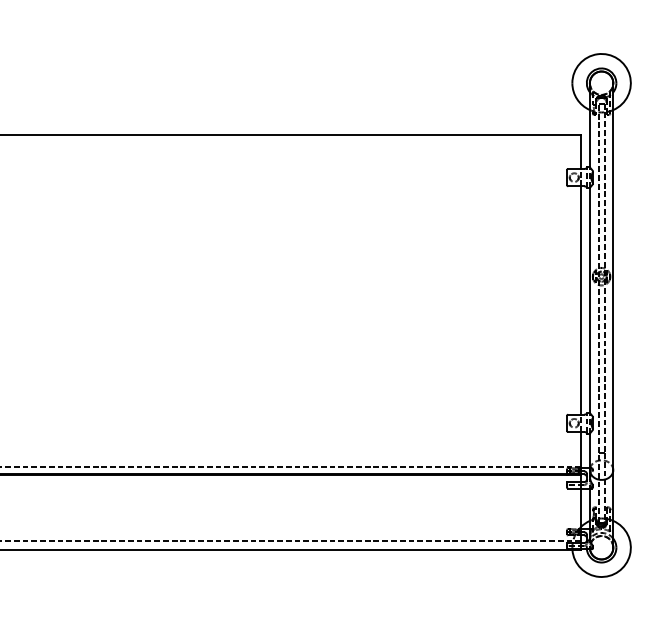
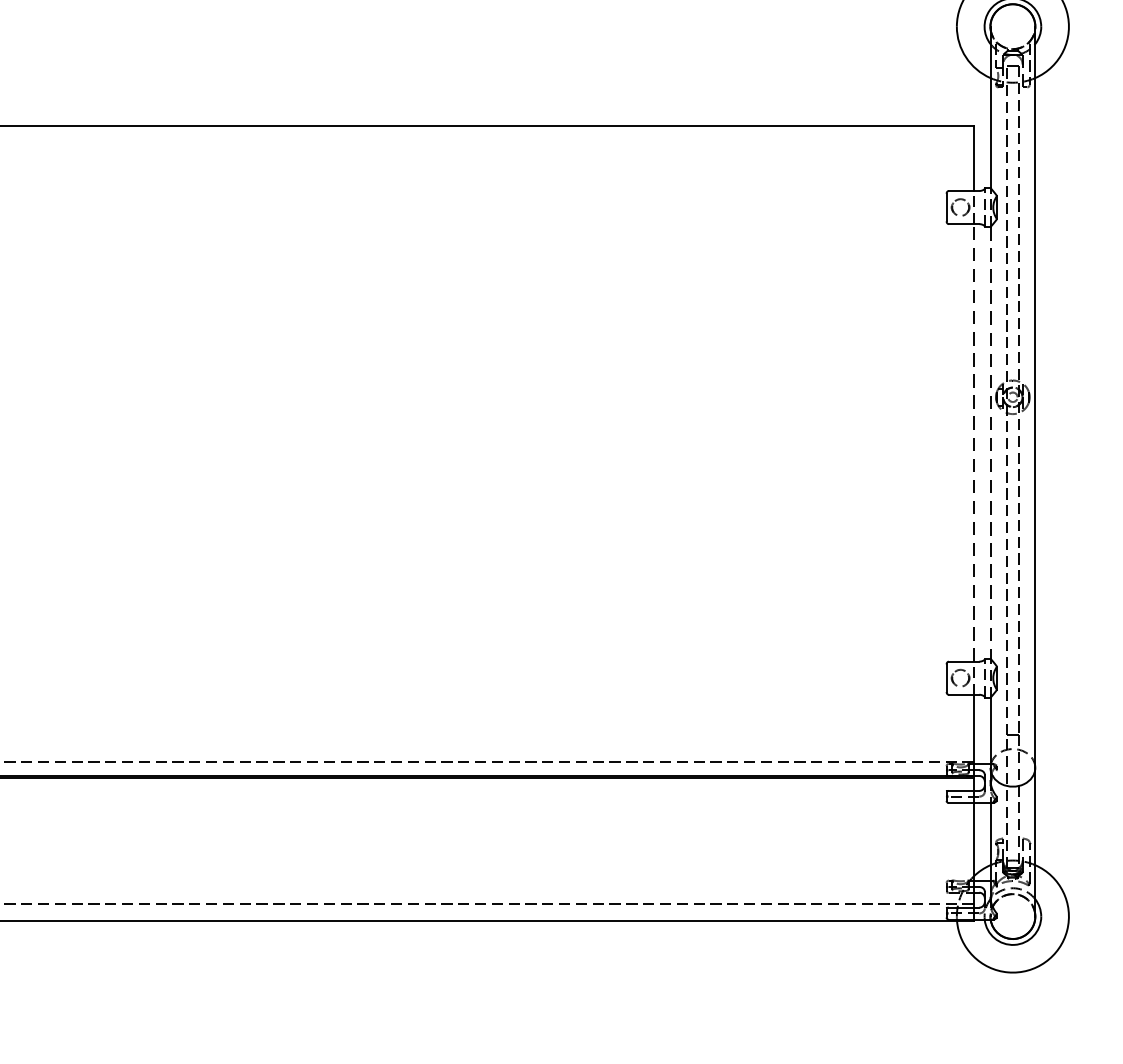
line: (581, 299) -> (974, 441), solid -> dashed
line: (589, 300) -> (989, 442), solid -> dashed

